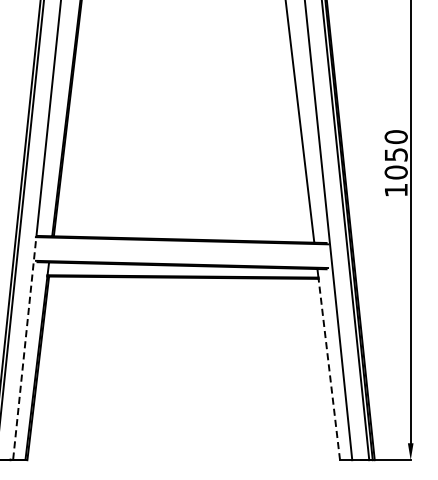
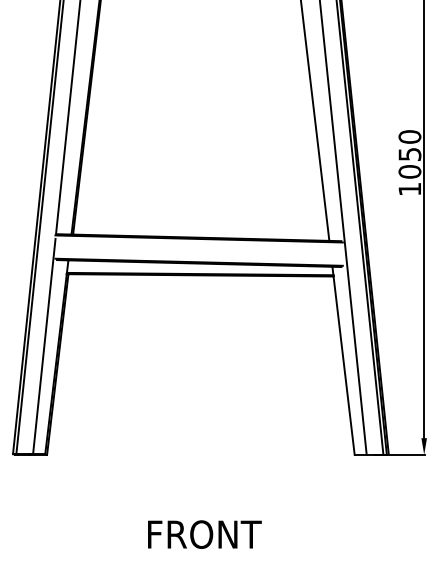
line: (24, 350) -> (44, 346), dashed -> solid
line: (329, 369) -> (344, 365), dashed -> solid

